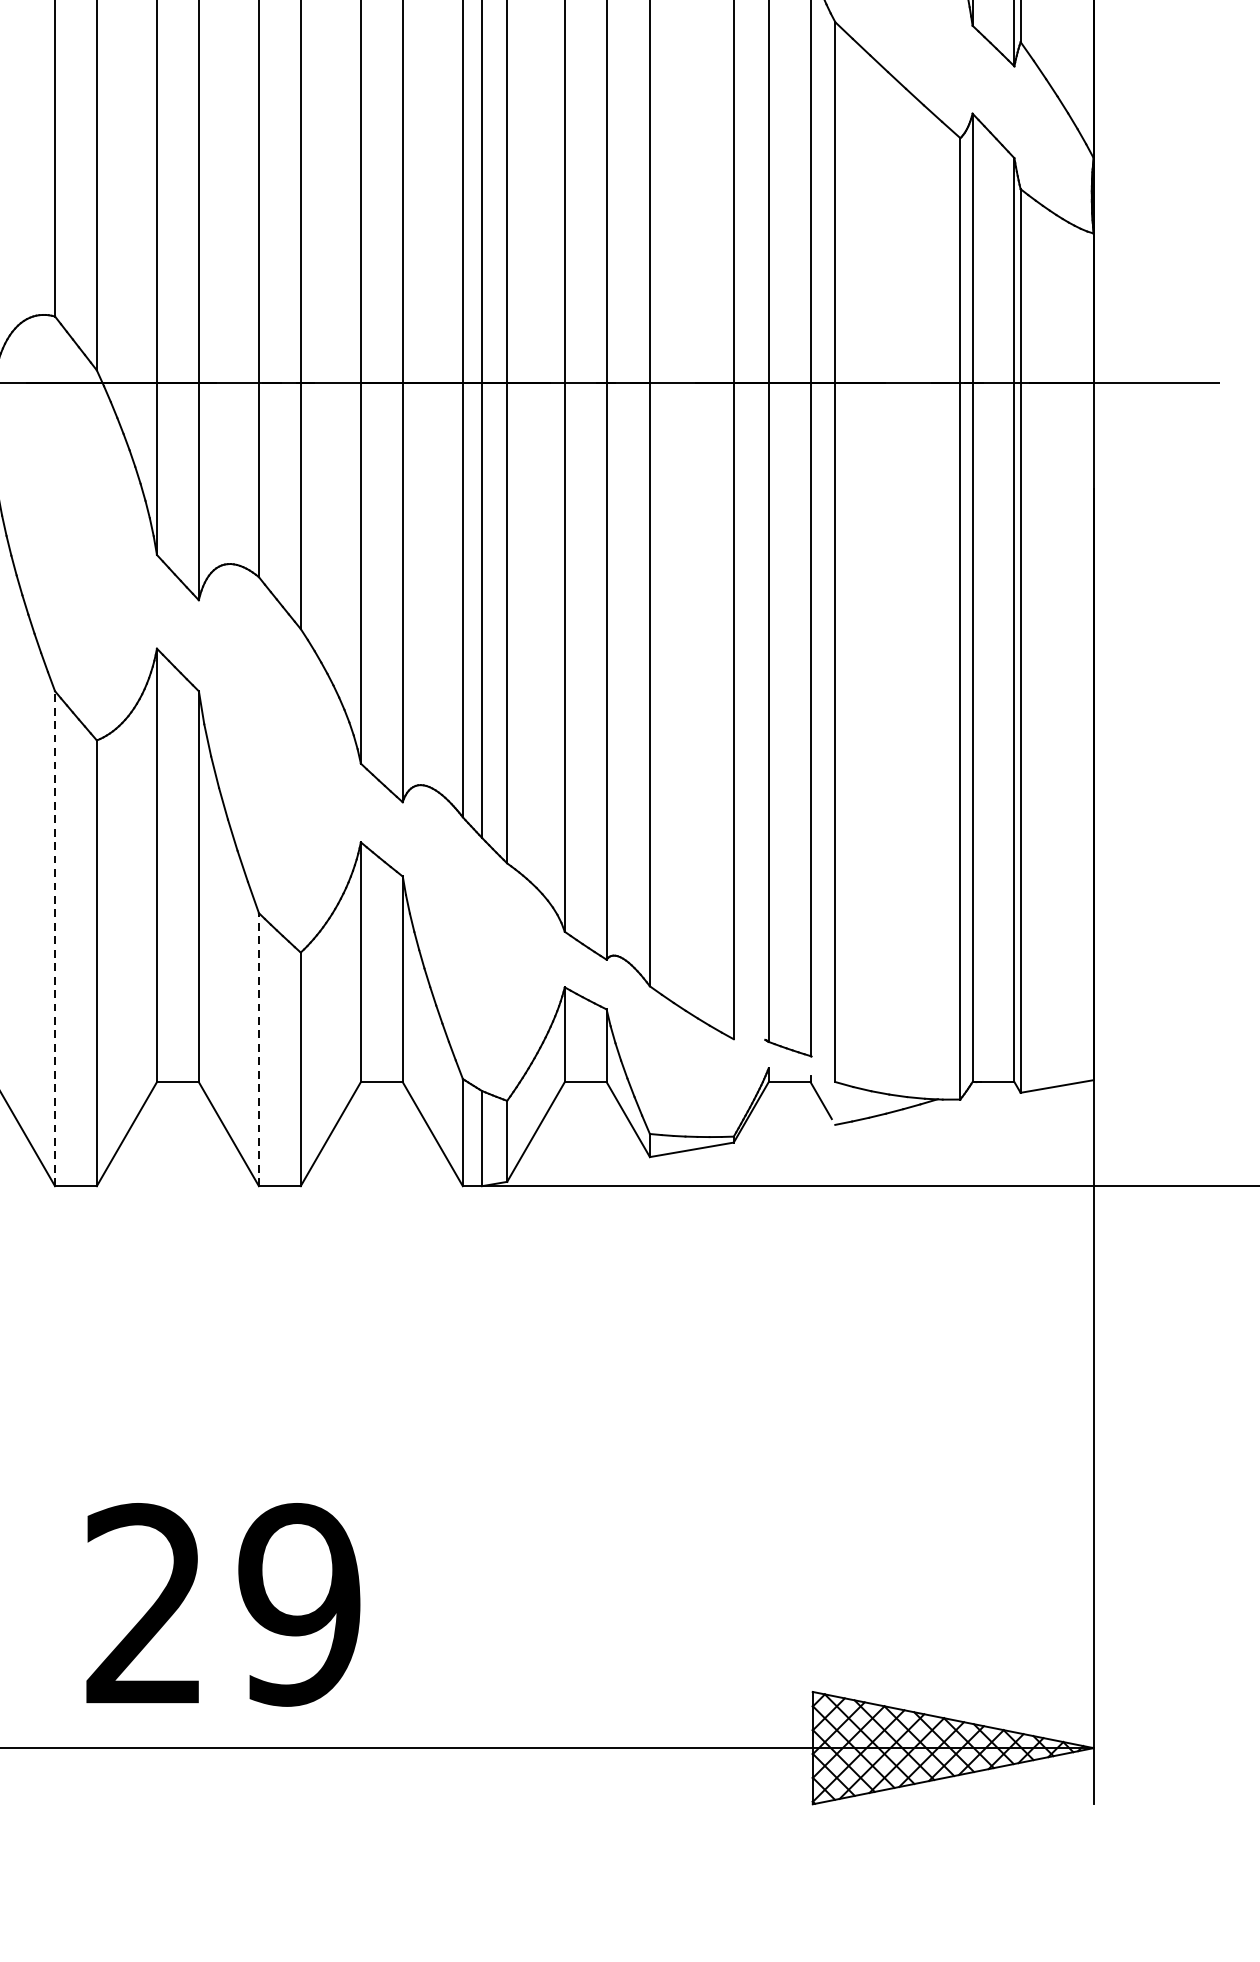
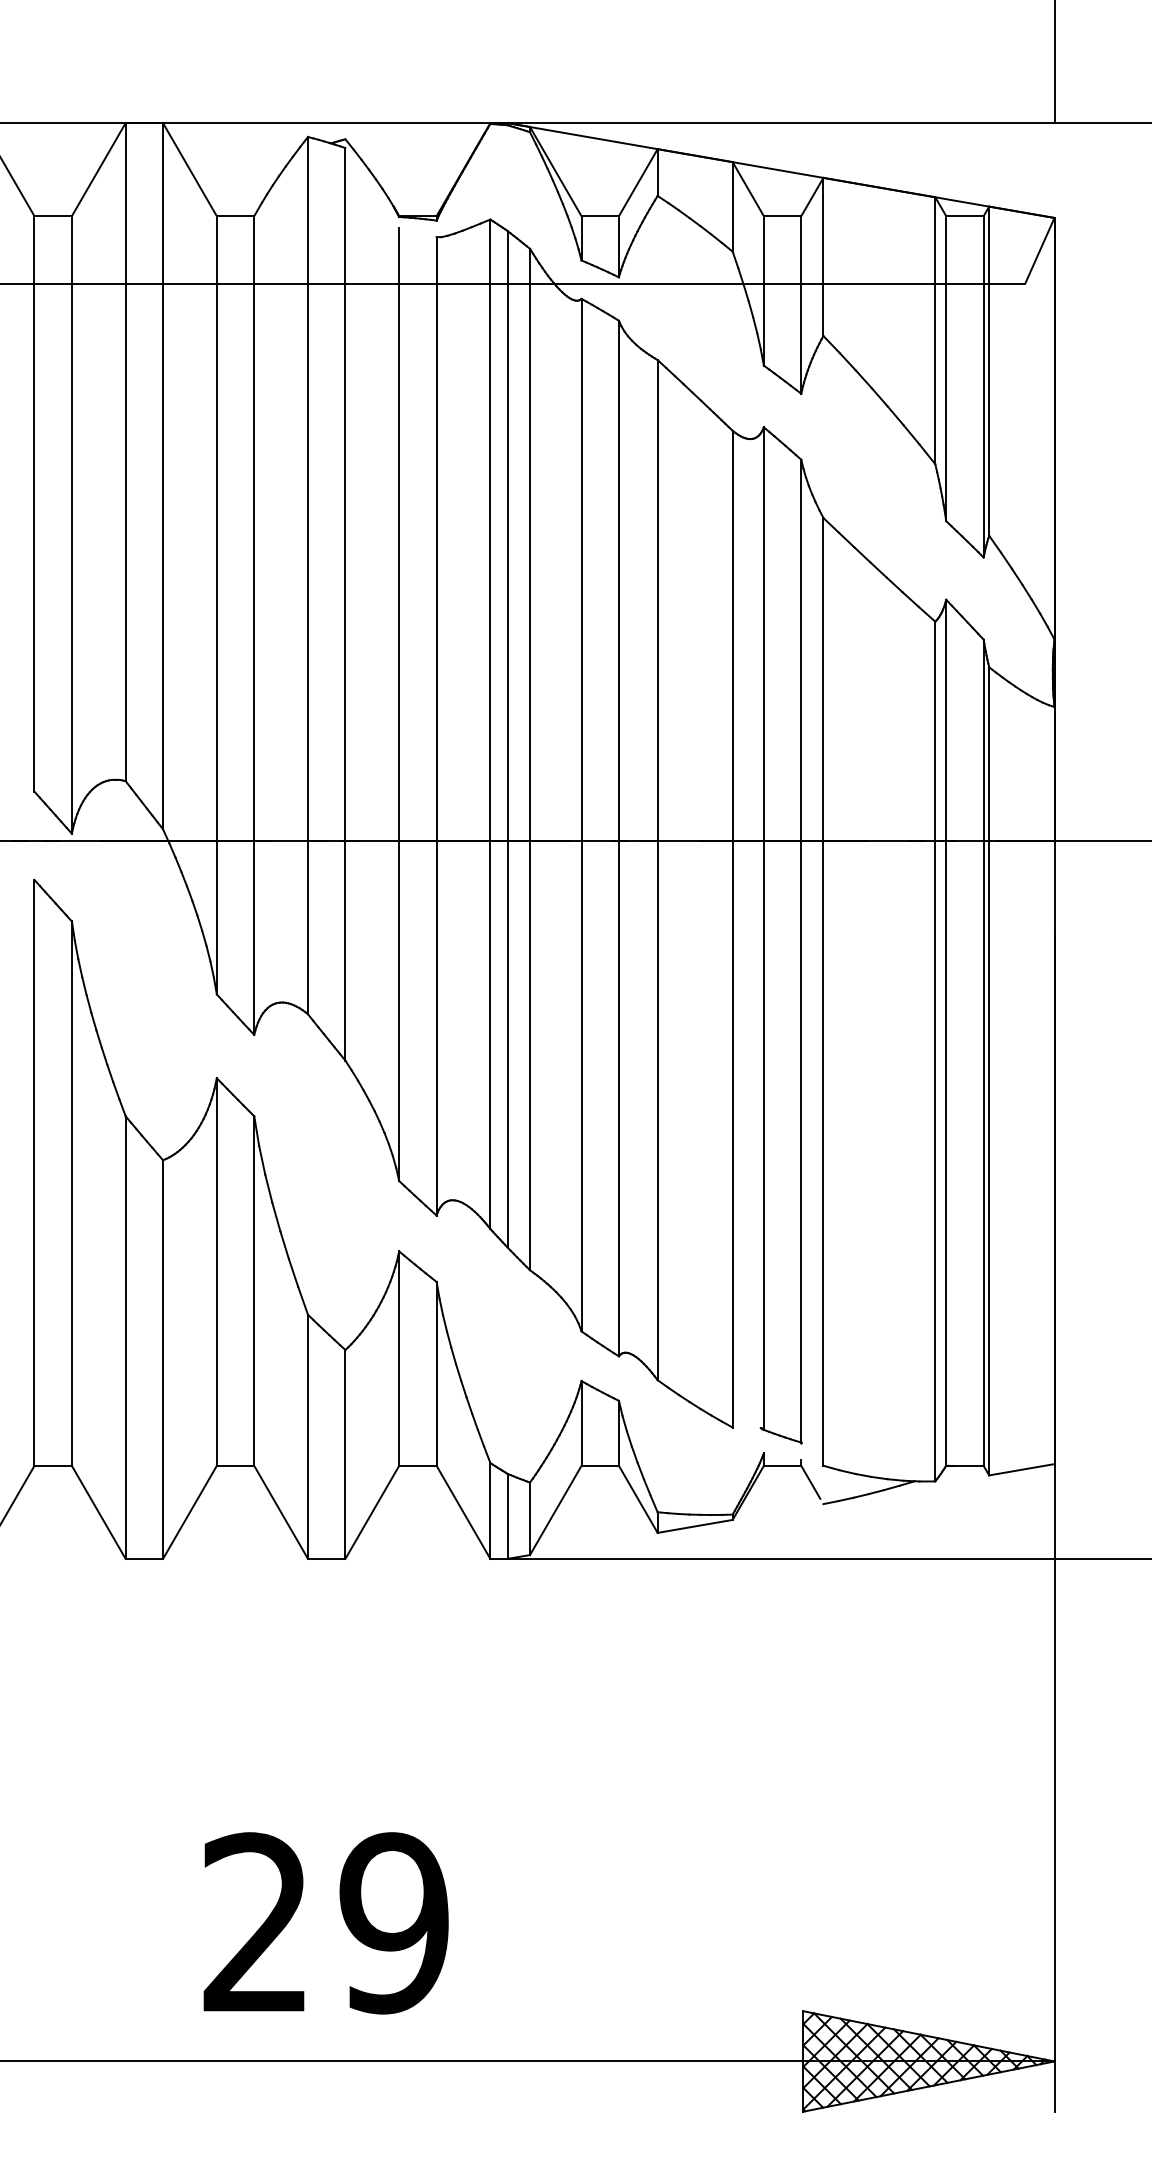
line: (54, 938) -> (125, 1337), dashed -> solid
line: (259, 1049) -> (308, 1436), dashed -> solid
text: (222, 1605) -> (325, 1923), moved

